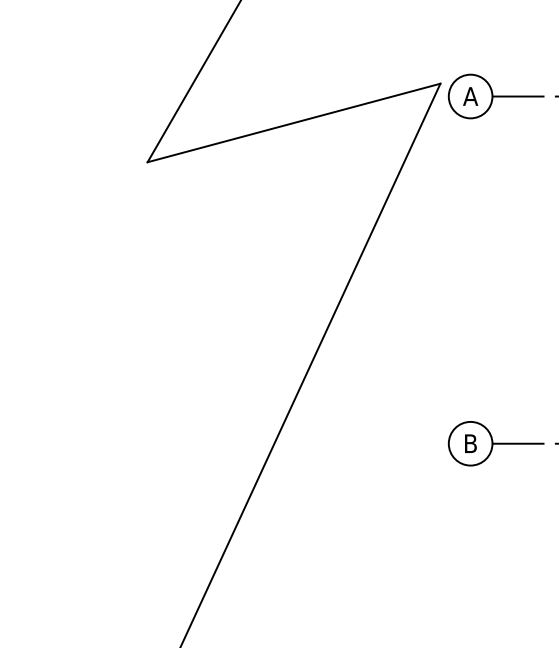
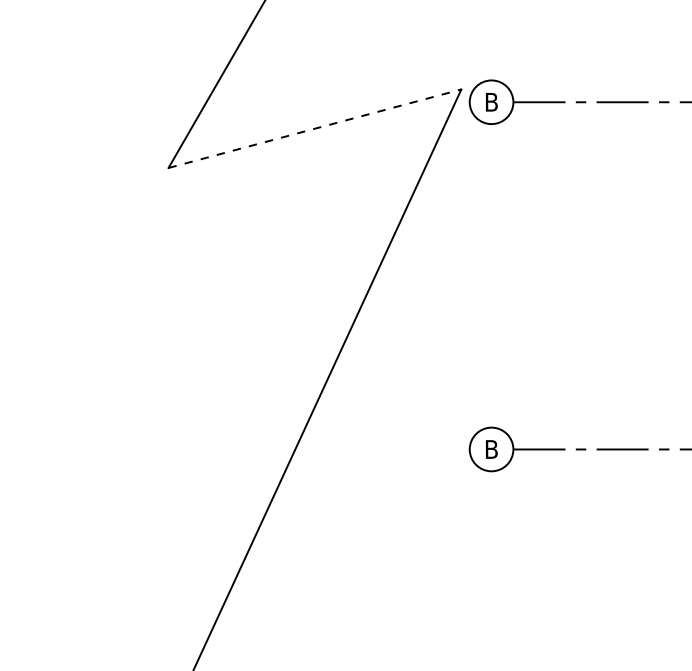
text: (470, 96) -> (491, 102), A -> B
line: (293, 122) -> (314, 128), solid -> dashed

